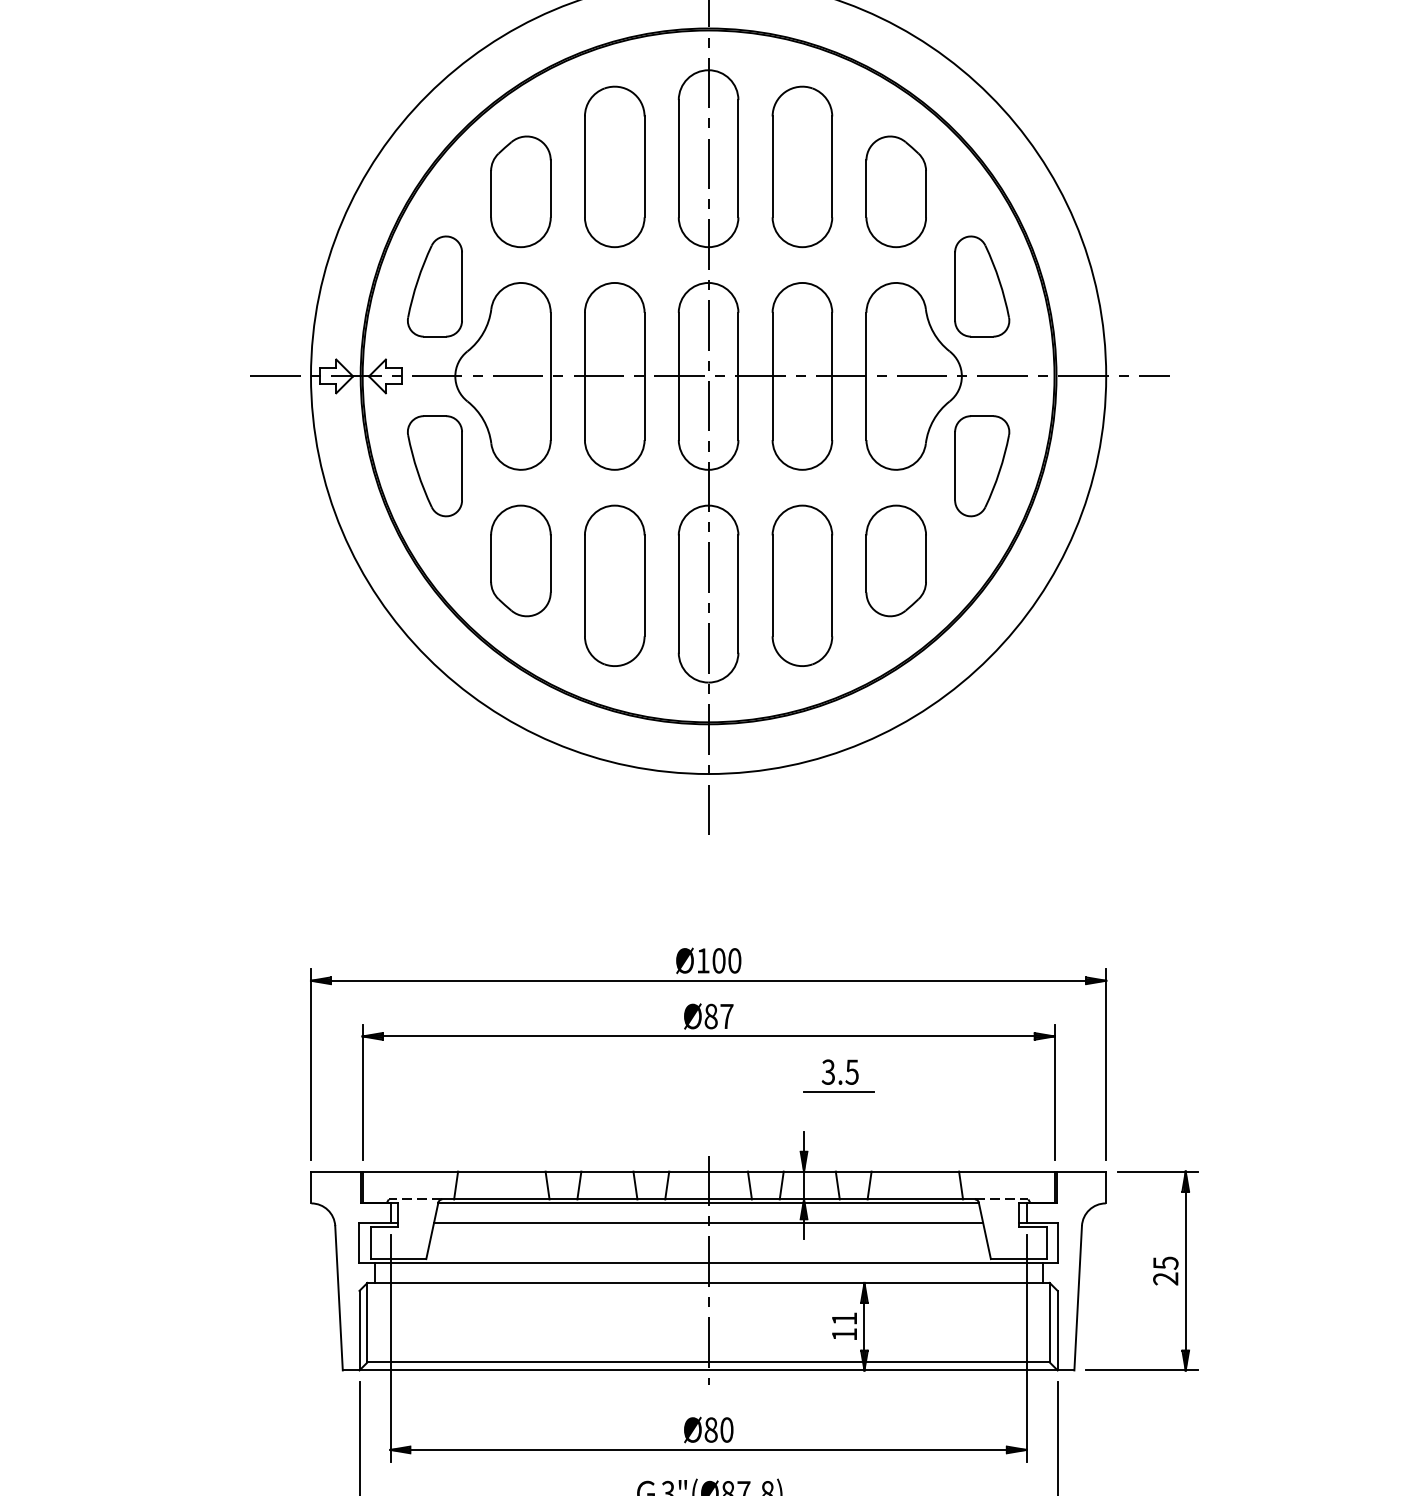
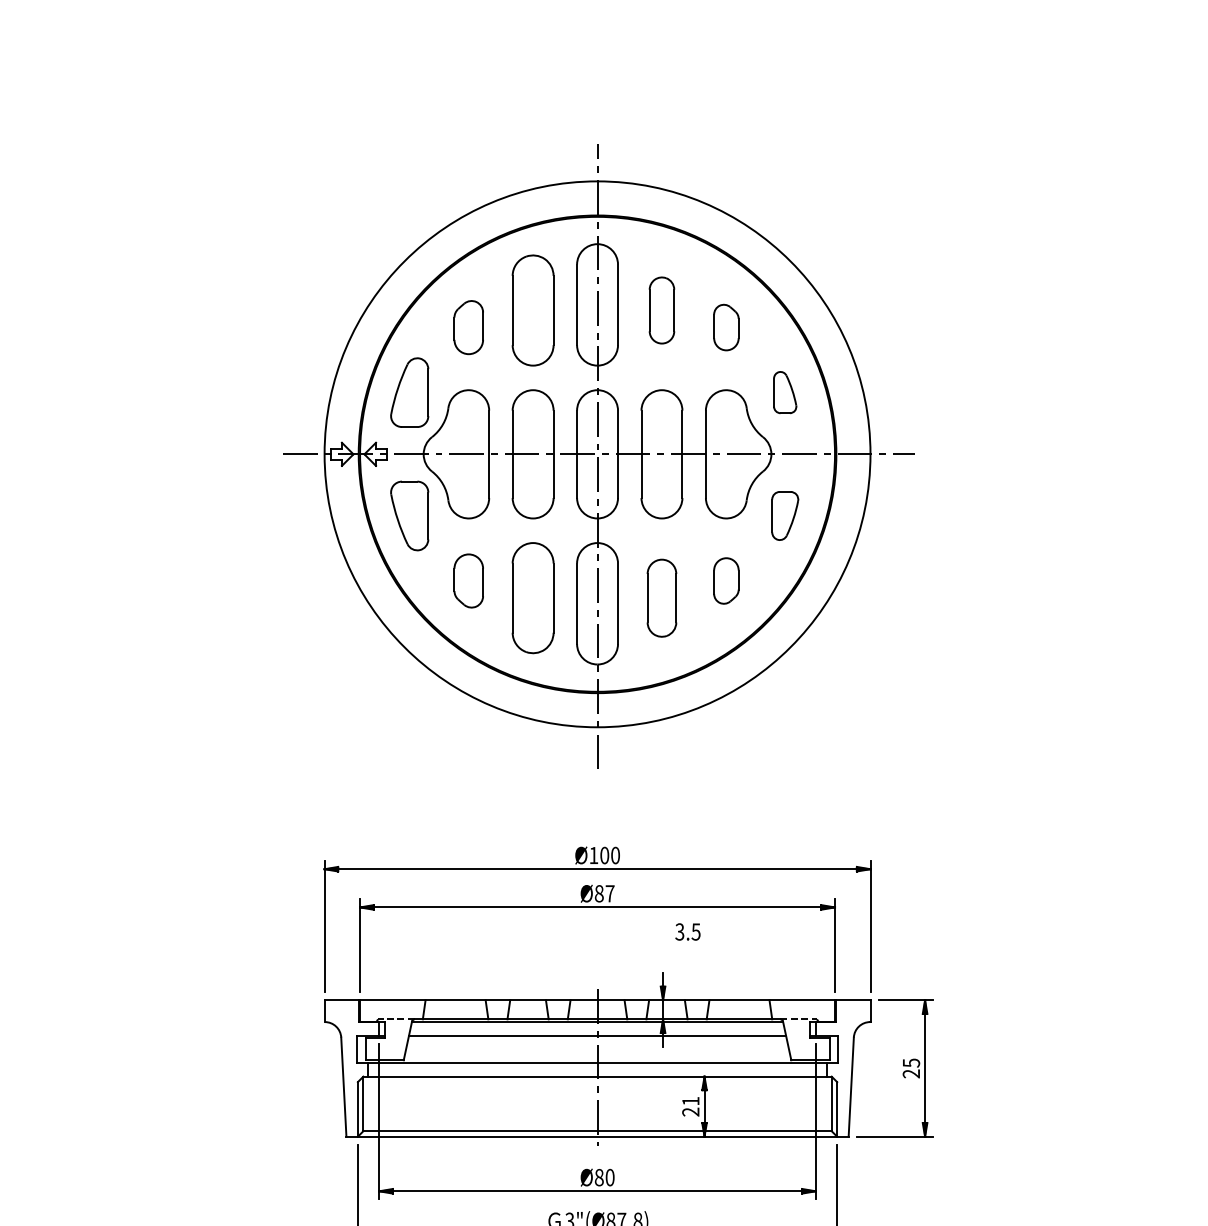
part: (801, 166) -> (661, 310), size x0.6
part: (520, 191) -> (468, 327), size x0.7
part: (896, 191) -> (726, 327), size x0.6
part: (980, 286) -> (784, 392), size x0.6
part: (980, 465) -> (784, 515), size x0.7
part: (520, 560) -> (468, 580), size x0.7
part: (896, 560) -> (726, 580), size x0.6
part: (801, 586) -> (661, 598), size x0.7
line: (839, 1091) -> (687, 945), removed
text: (843, 1333) -> (690, 1111), 11 -> 21

